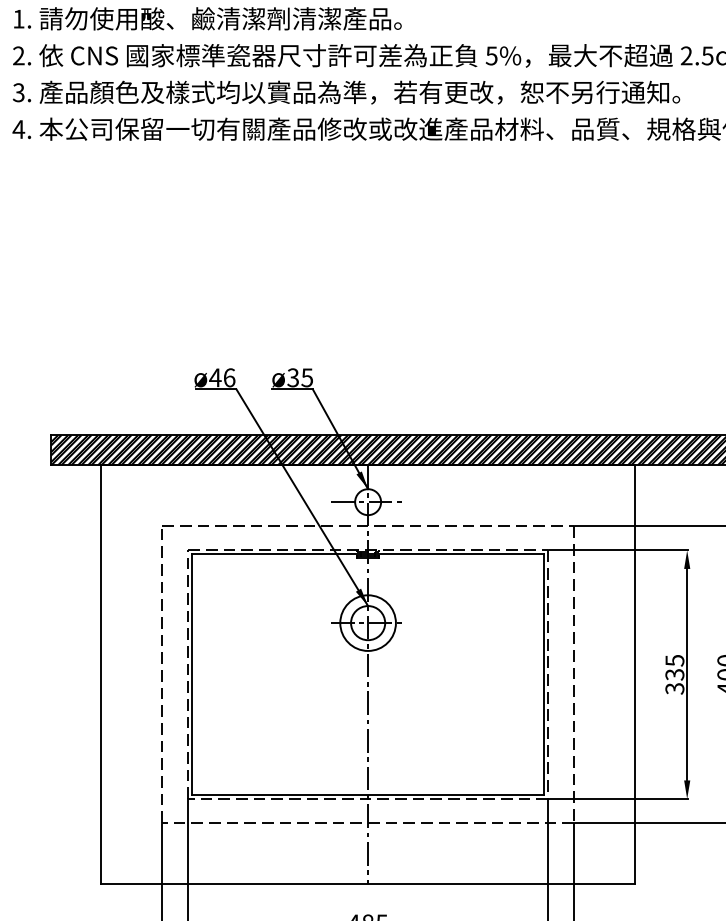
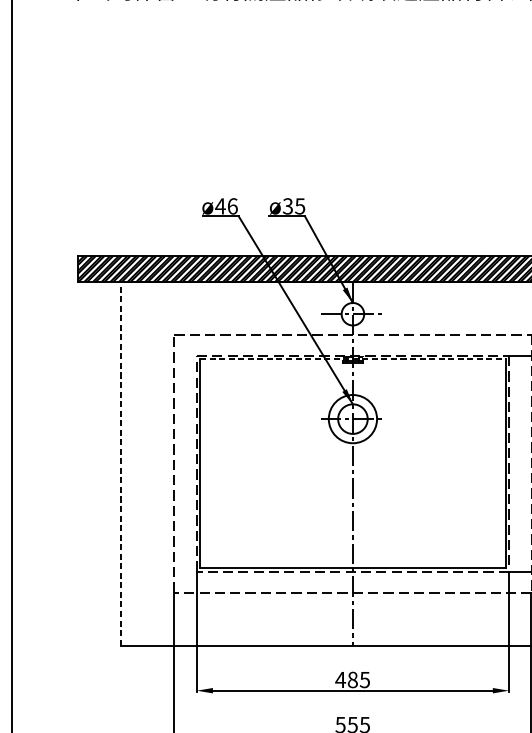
line: (368, 554) -> (353, 359), solid -> dashed
line: (100, 674) -> (120, 463), solid -> dashed

